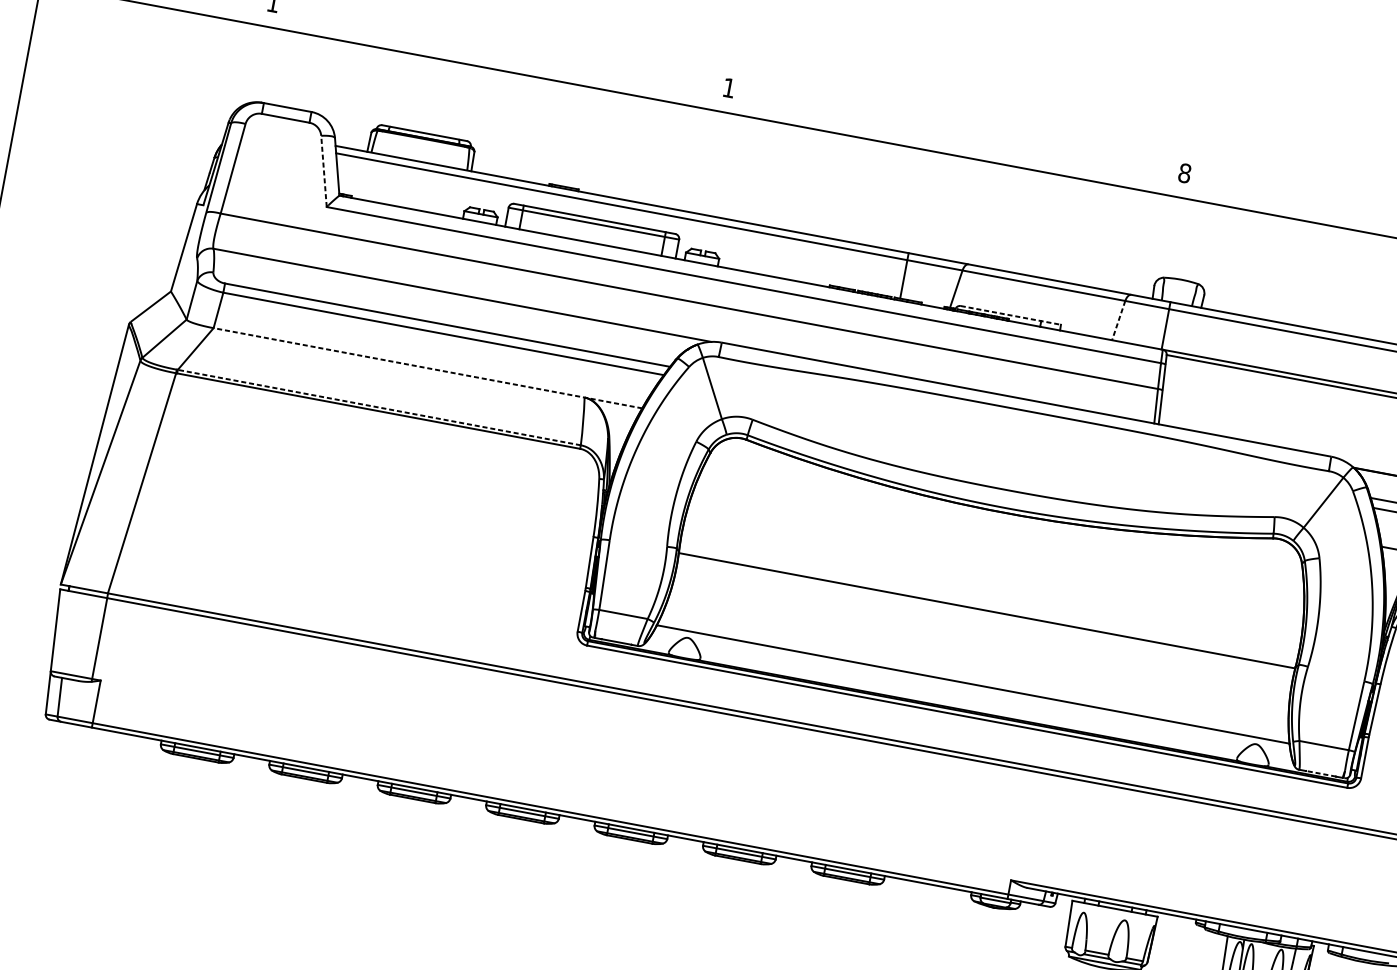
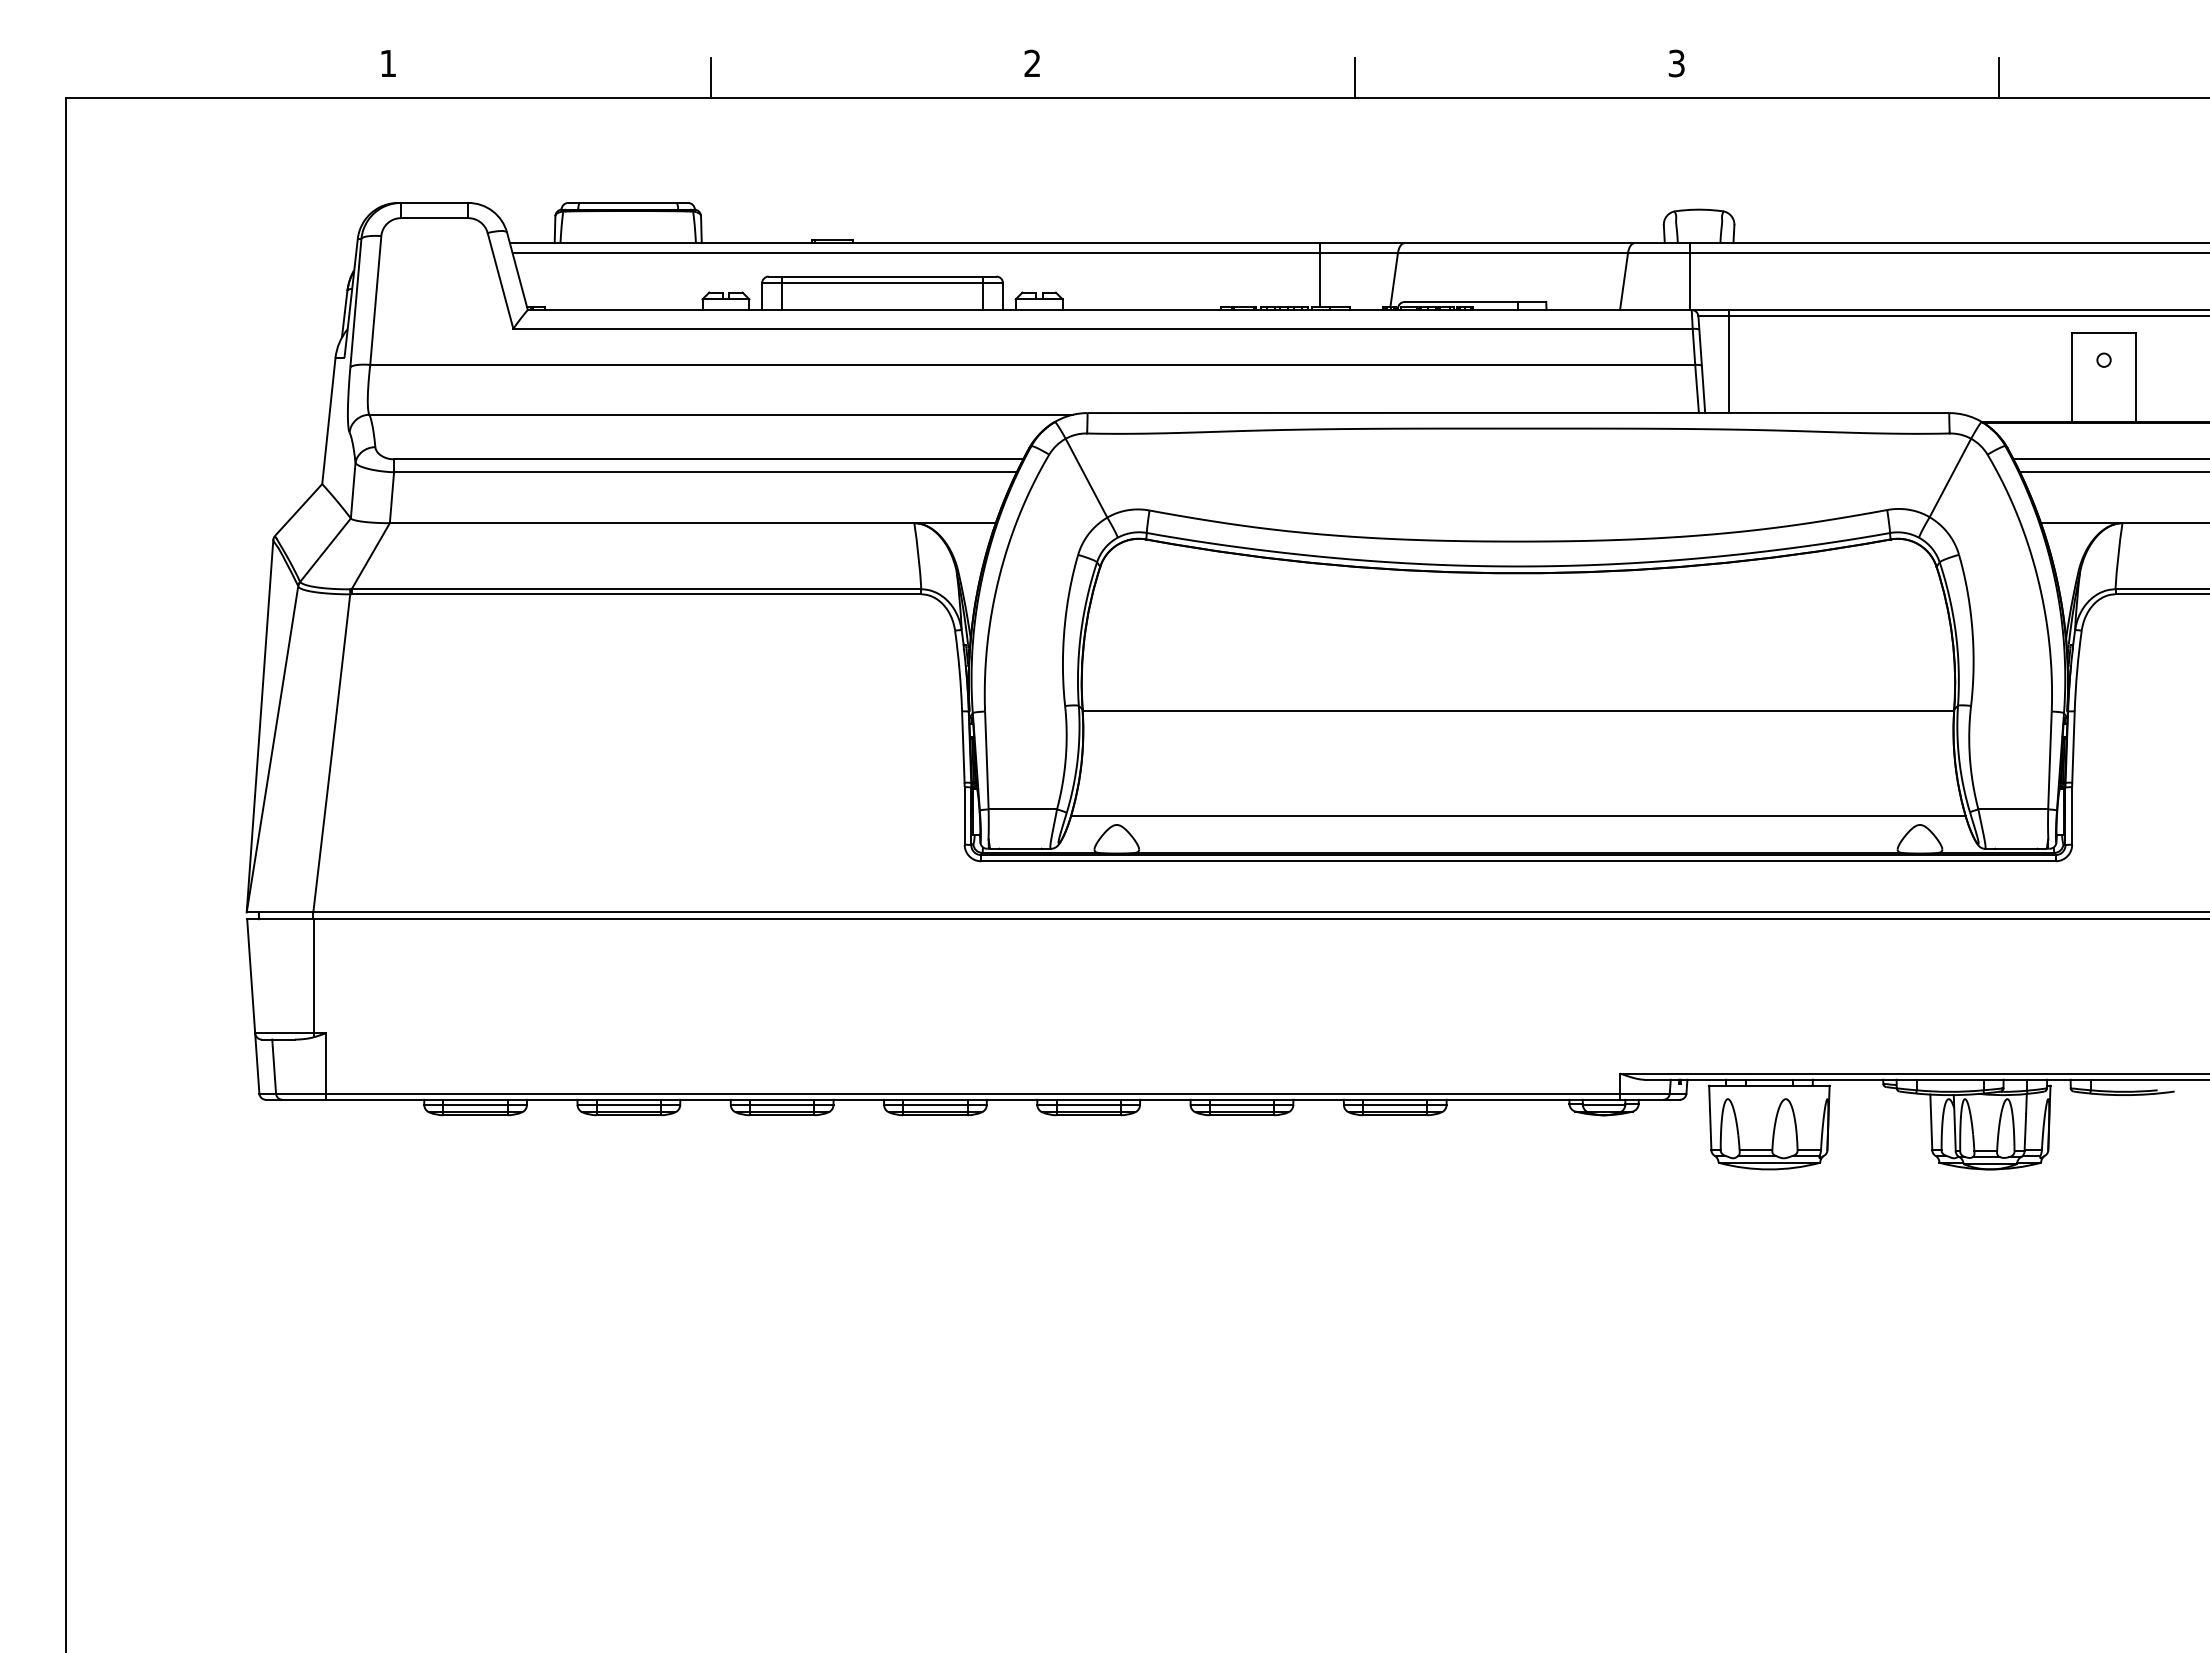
line: (499, 55) -> (710, 77), added
text: (729, 87) -> (1032, 62), 1 -> 2
line: (955, 140) -> (1354, 77), added
line: (324, 171) -> (500, 280), dashed -> solid
text: (1184, 173) -> (1676, 63), 8 -> 3
line: (1010, 315) -> (1475, 302), dashed -> solid
line: (1119, 320) -> (1624, 281), dashed -> solid
line: (427, 368) -> (692, 523), dashed -> solid
line: (1182, 391) -> (1729, 361), added
line: (379, 407) -> (636, 589), dashed -> solid
line: (1320, 773) -> (2015, 848), dashed -> solid

